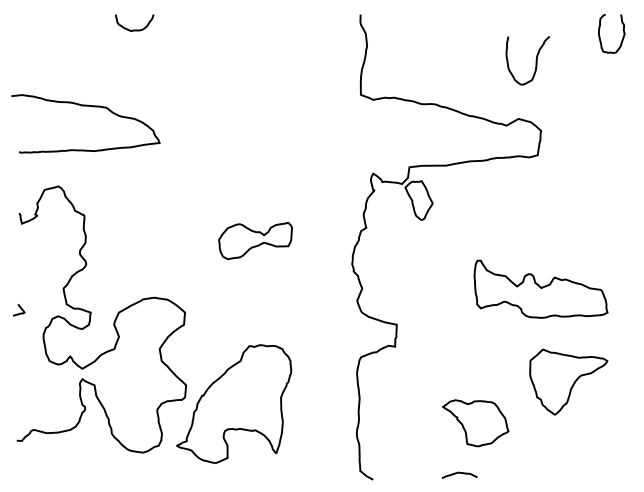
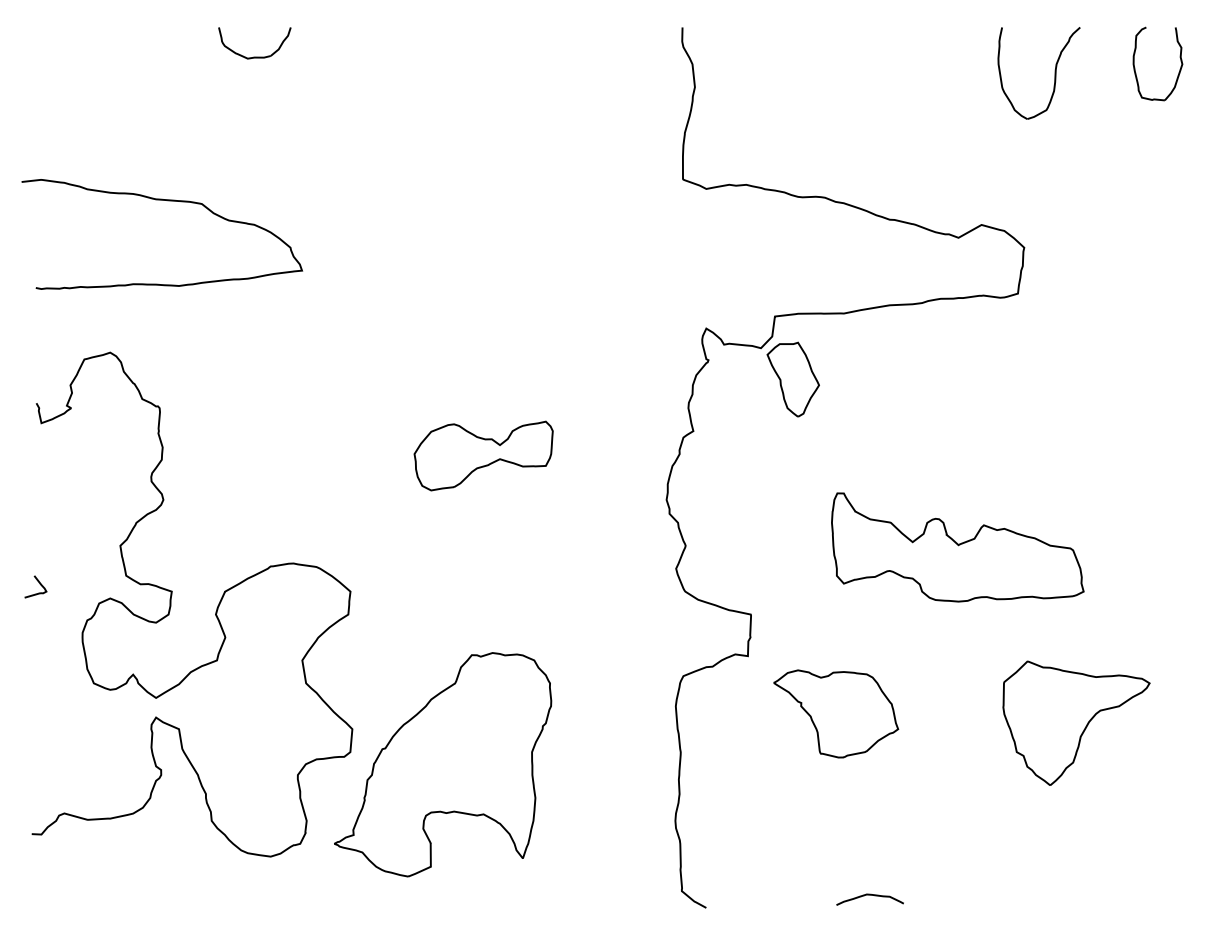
part: (535, 60) -> (1053, 72), moved
part: (540, 288) -> (956, 545), moved
part: (475, 423) -> (835, 714), moved

